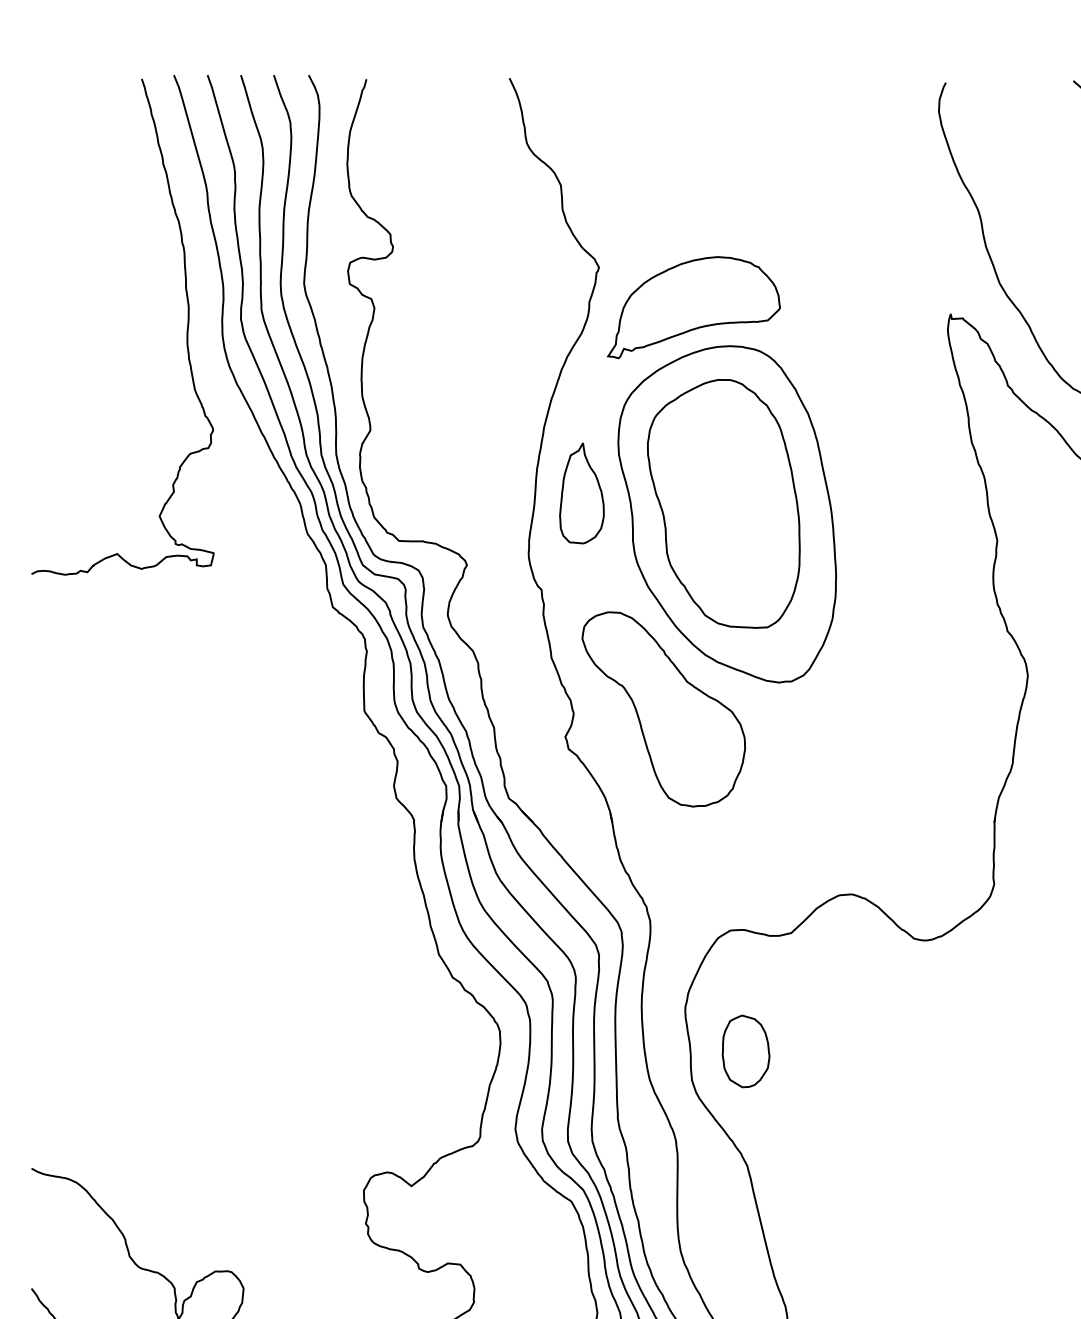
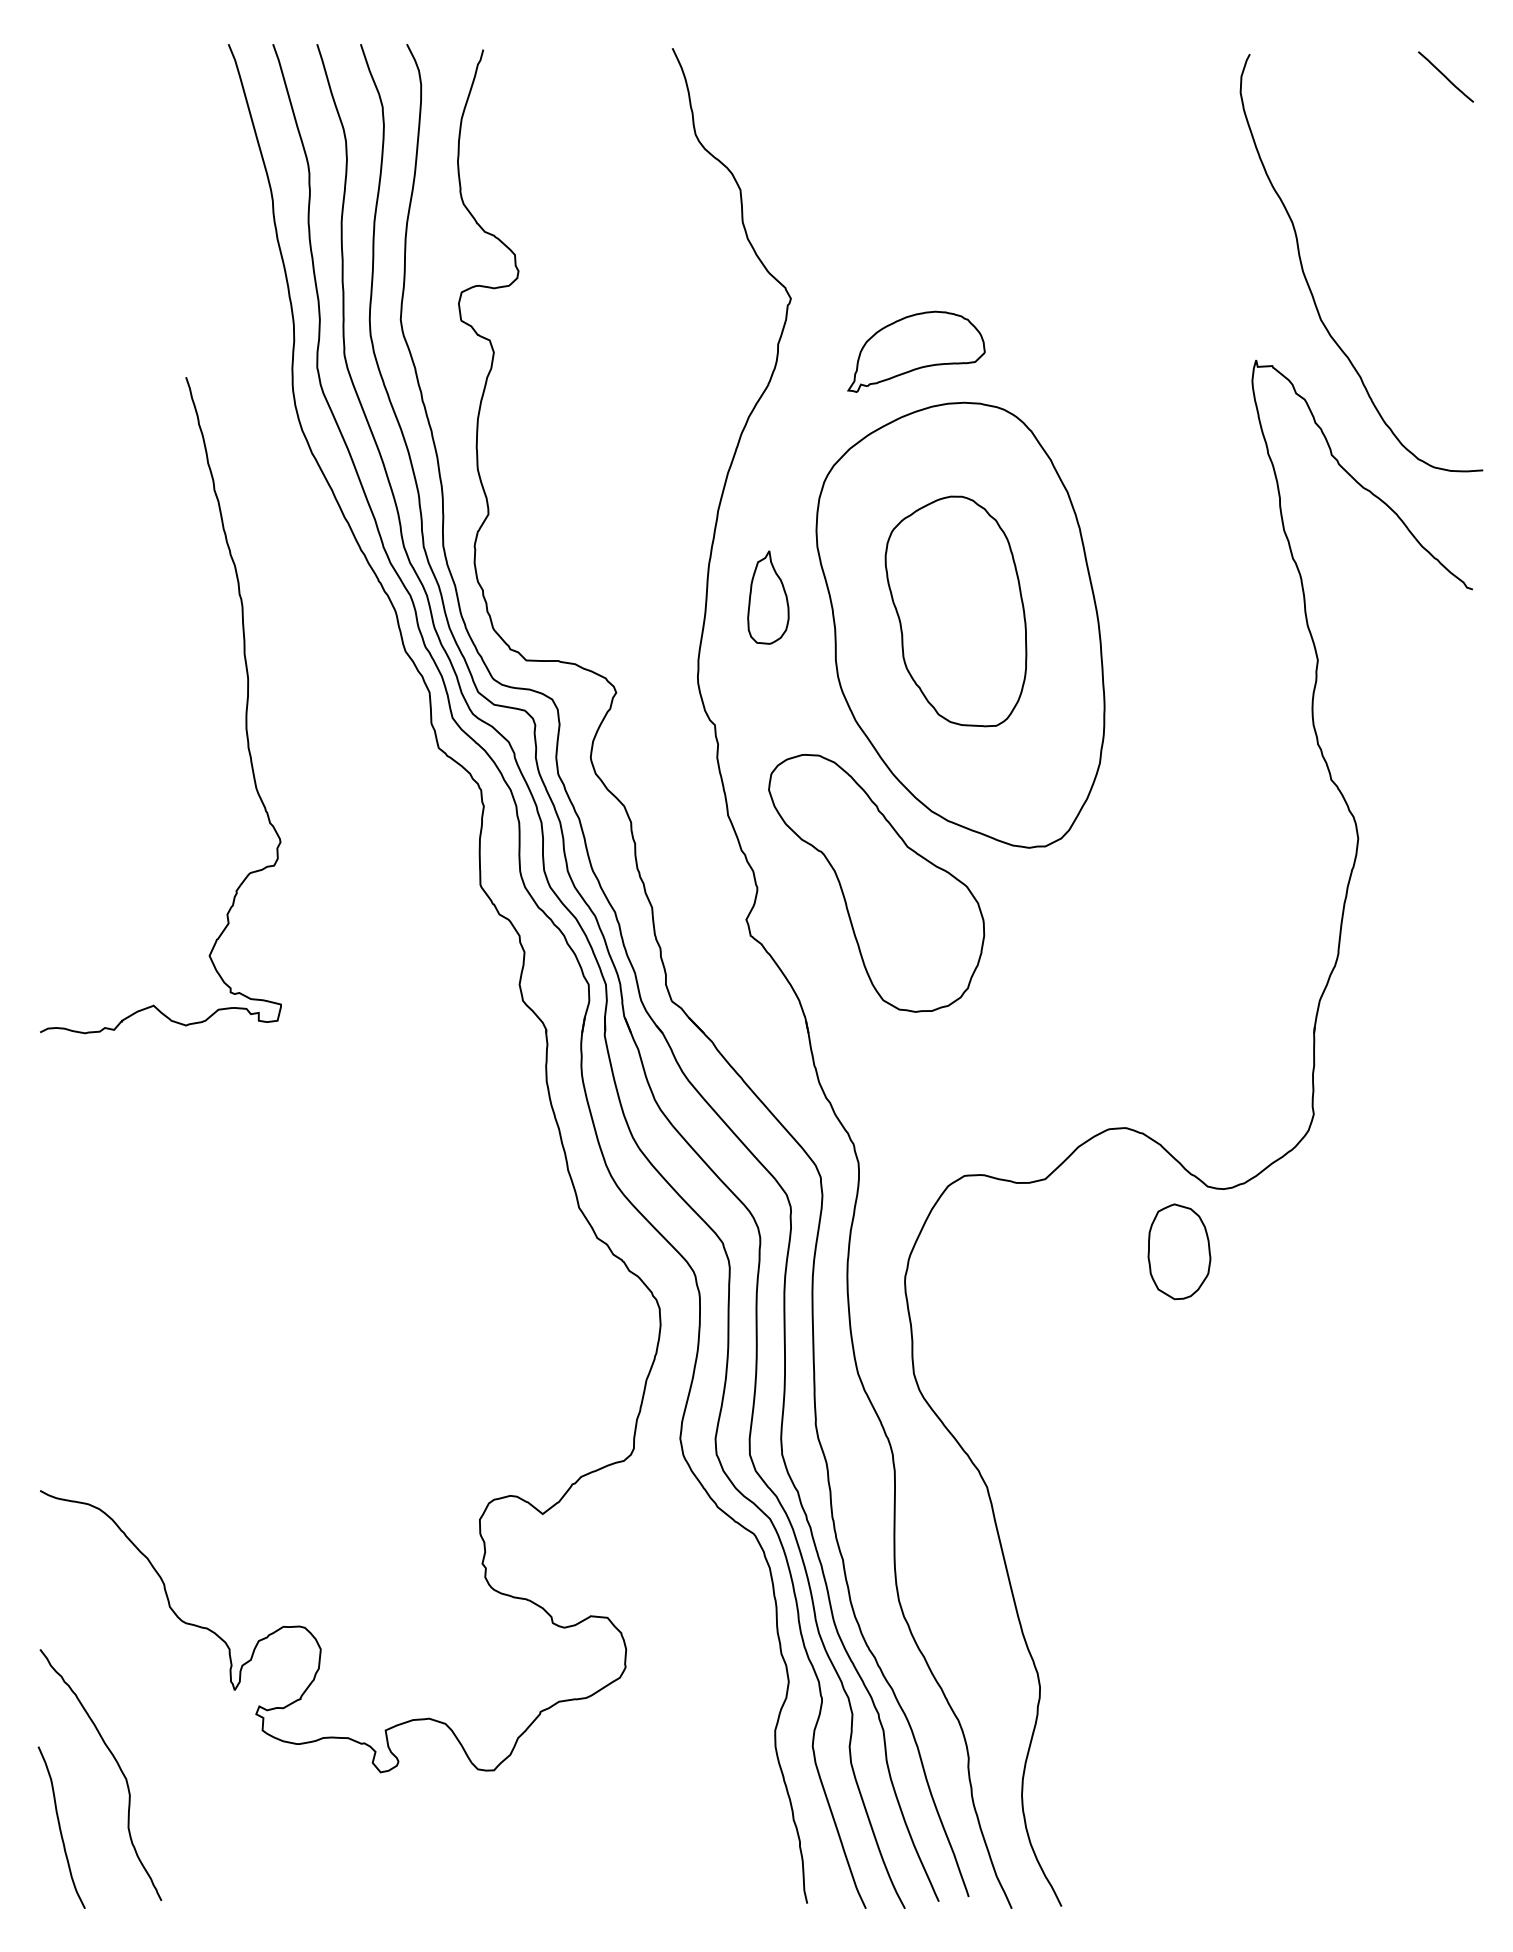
part: (693, 307) -> (916, 351), size x0.6
curve: (186, 330) -> (245, 710), moved
part: (582, 493) -> (768, 597), size x0.7
part: (723, 503) -> (955, 611), size x0.7
part: (746, 1051) -> (1179, 1251), moved

